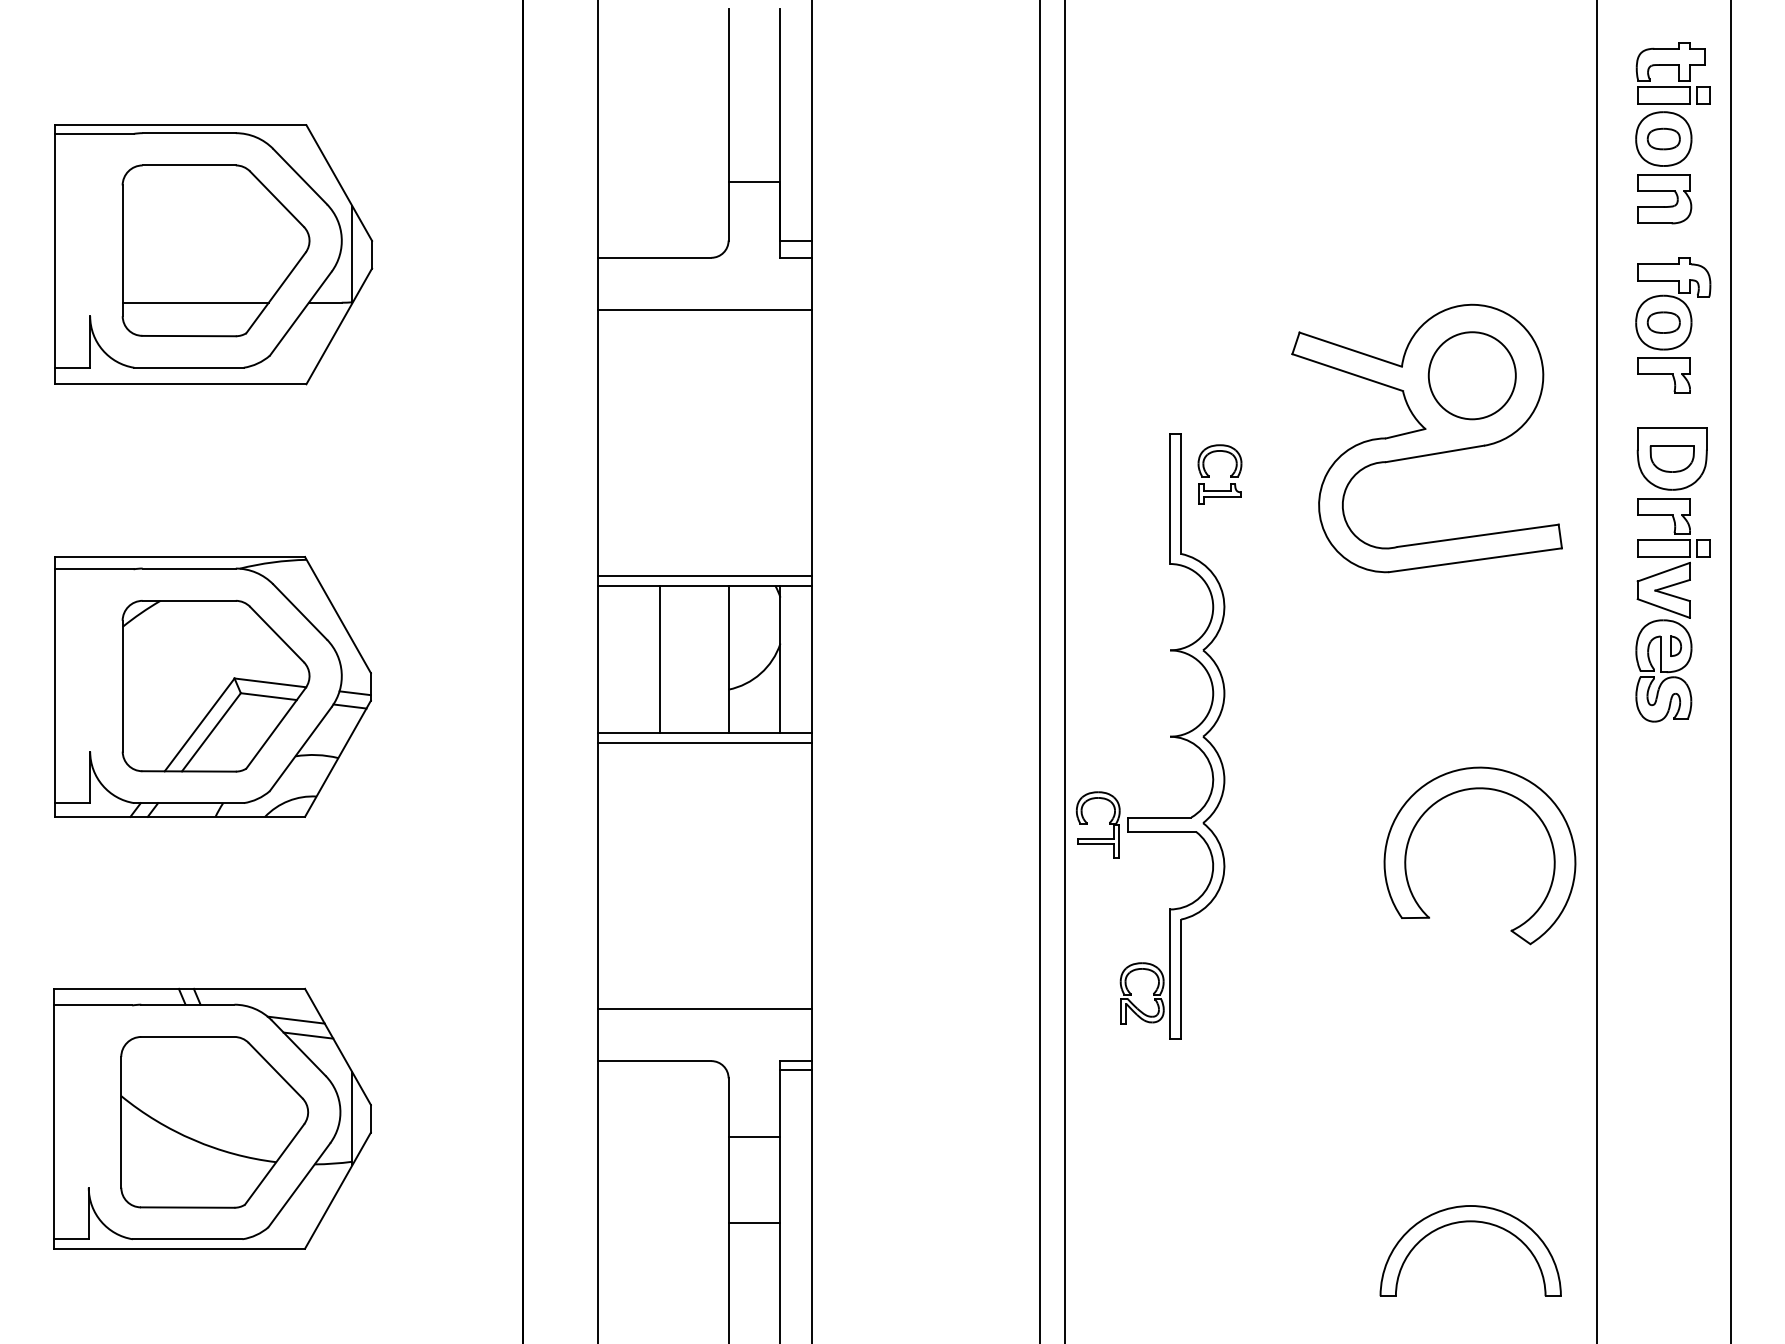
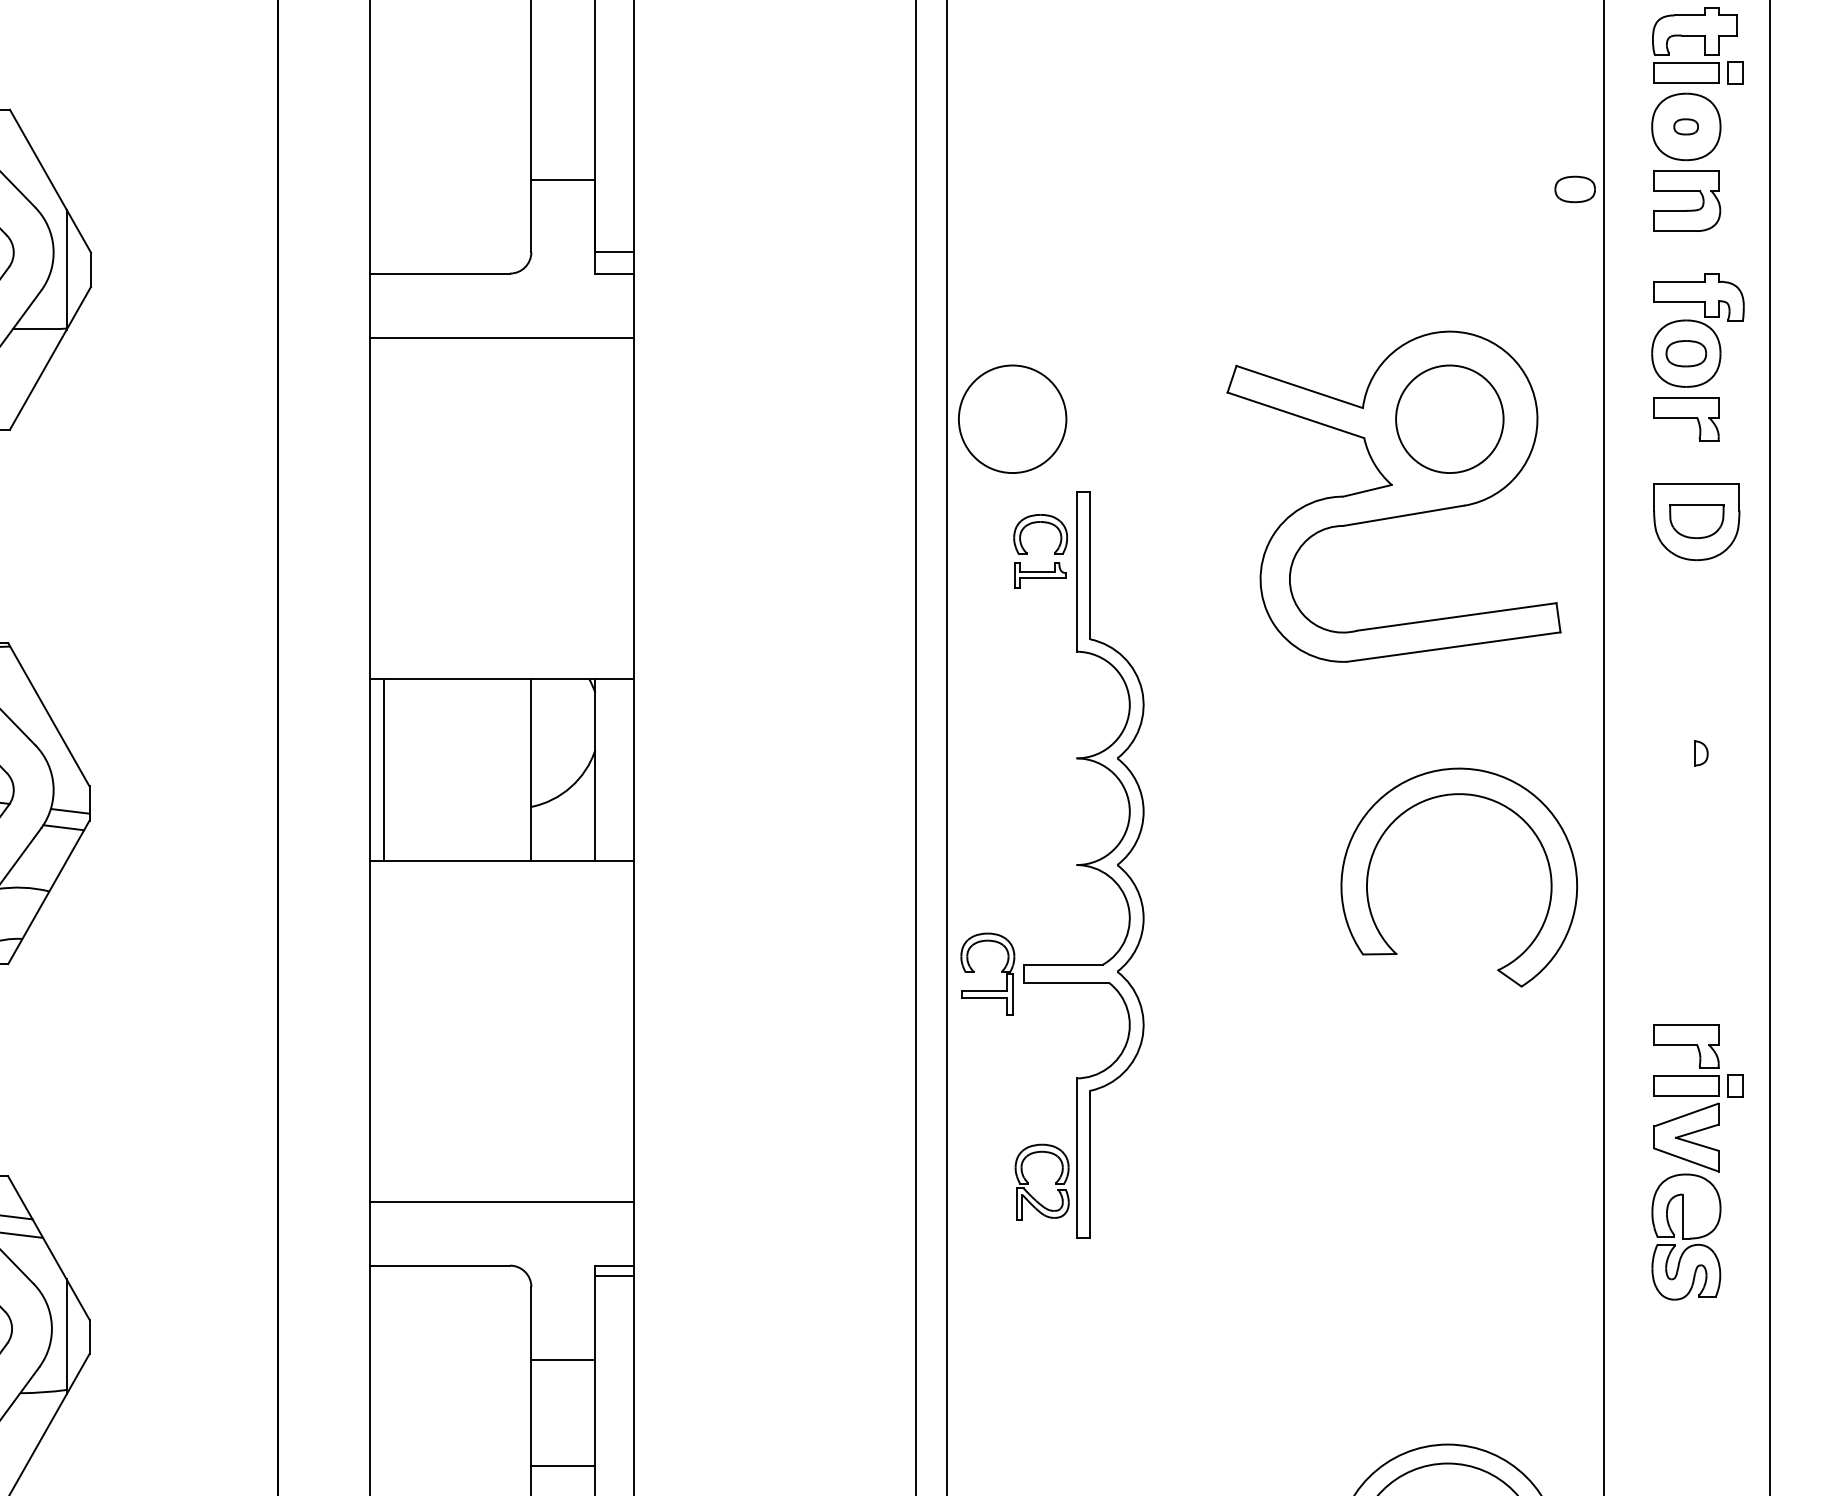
part: (1663, 138) -> (1685, 126), size x0.6
part: (1573, 189) -> (1574, 189), added
circle: (1117, 375) -> (1011, 418), added
part: (1209, 475) -> (1027, 552), moved
line: (704, 575) -> (501, 665), removed
part: (1672, 610) -> (1697, 1162), moved
line: (659, 659) -> (384, 769), moved
line: (704, 743) -> (501, 873), removed
part: (1468, 790) -> (1445, 796), moved

